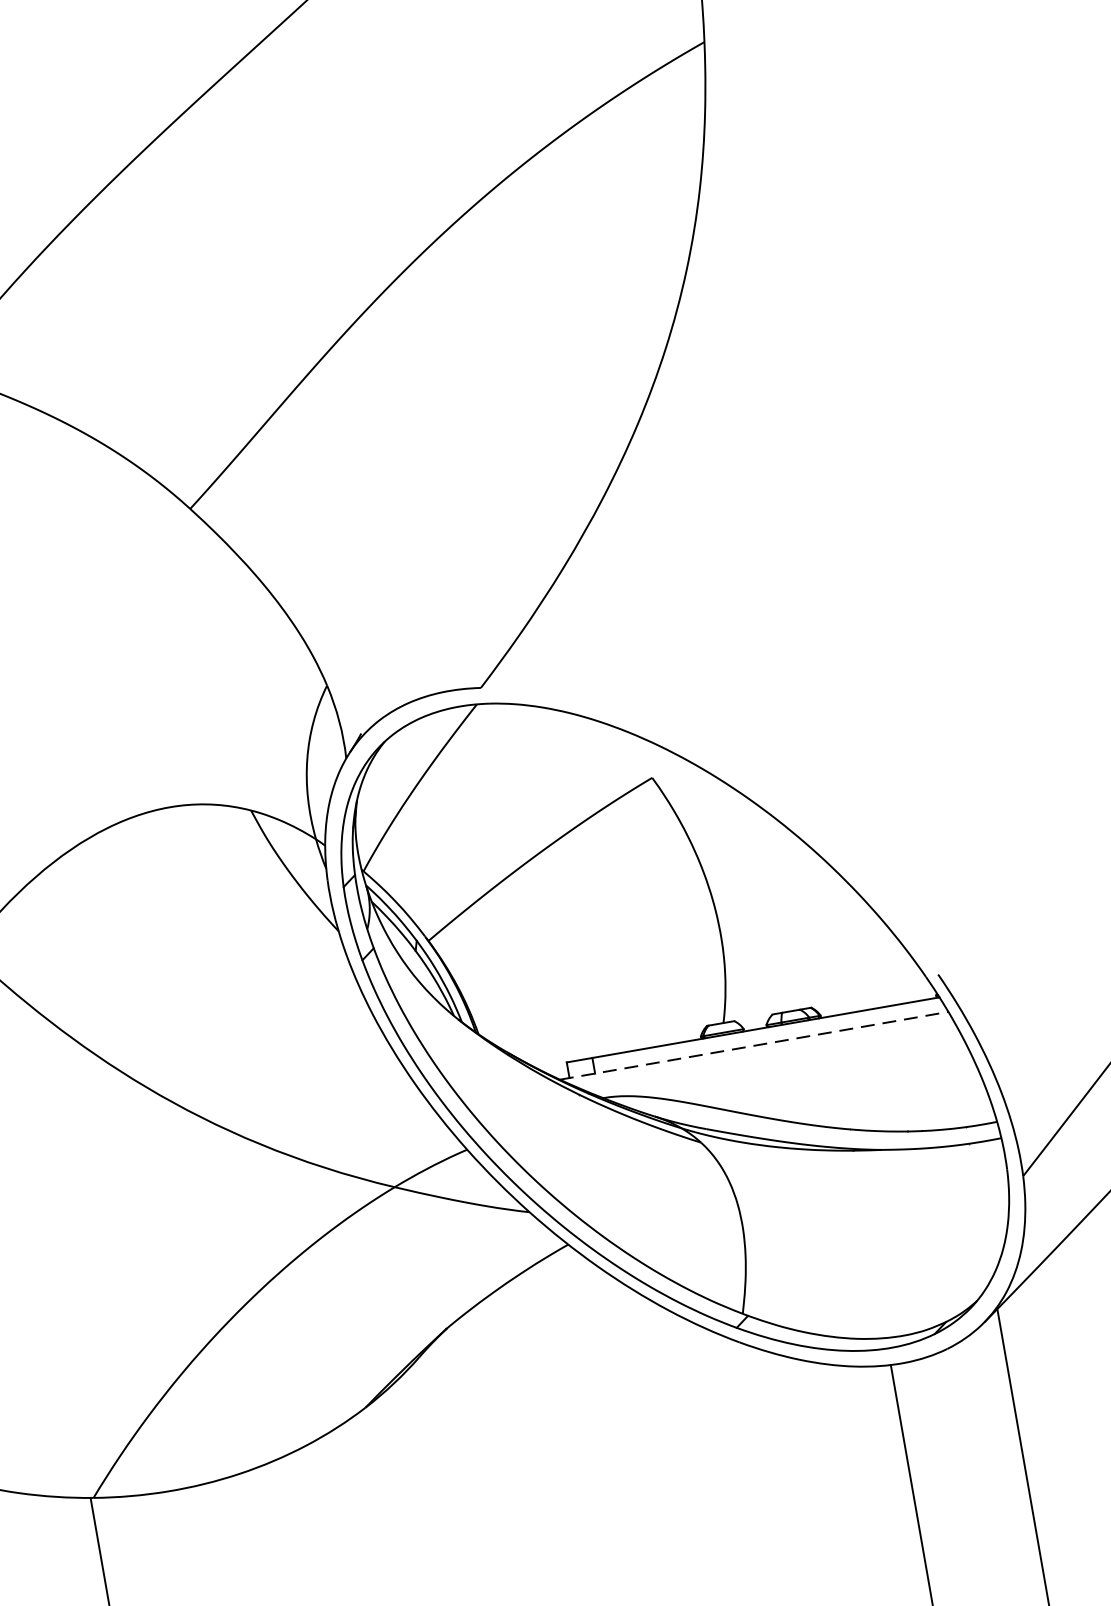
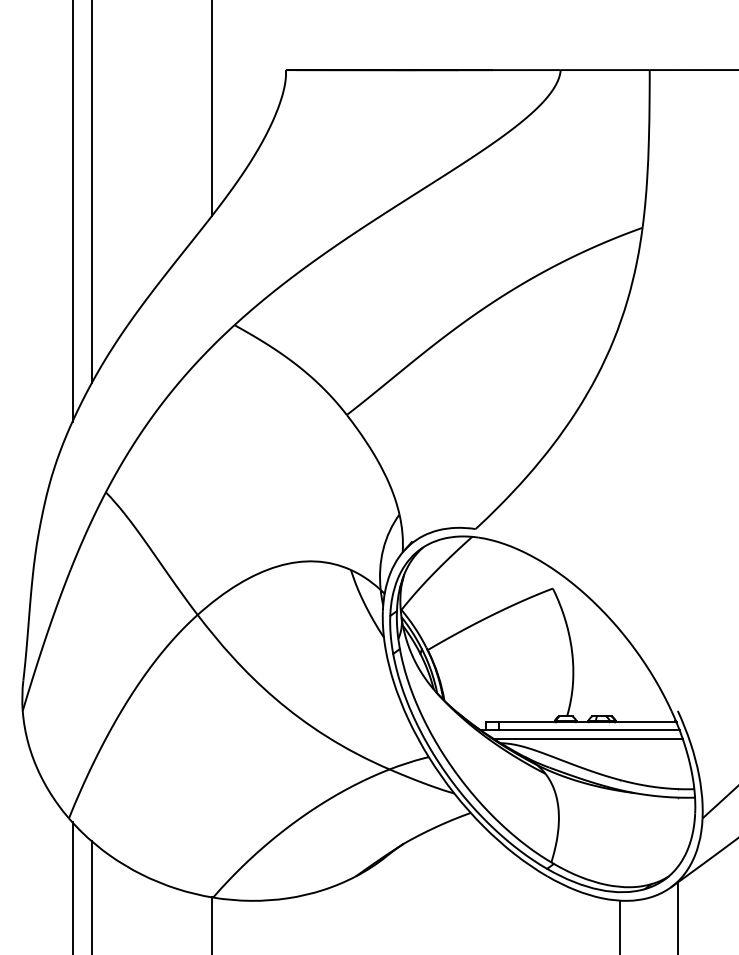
line: (754, 1045) -> (580, 730), dashed -> solid
line: (773, 1060) -> (588, 739), added

